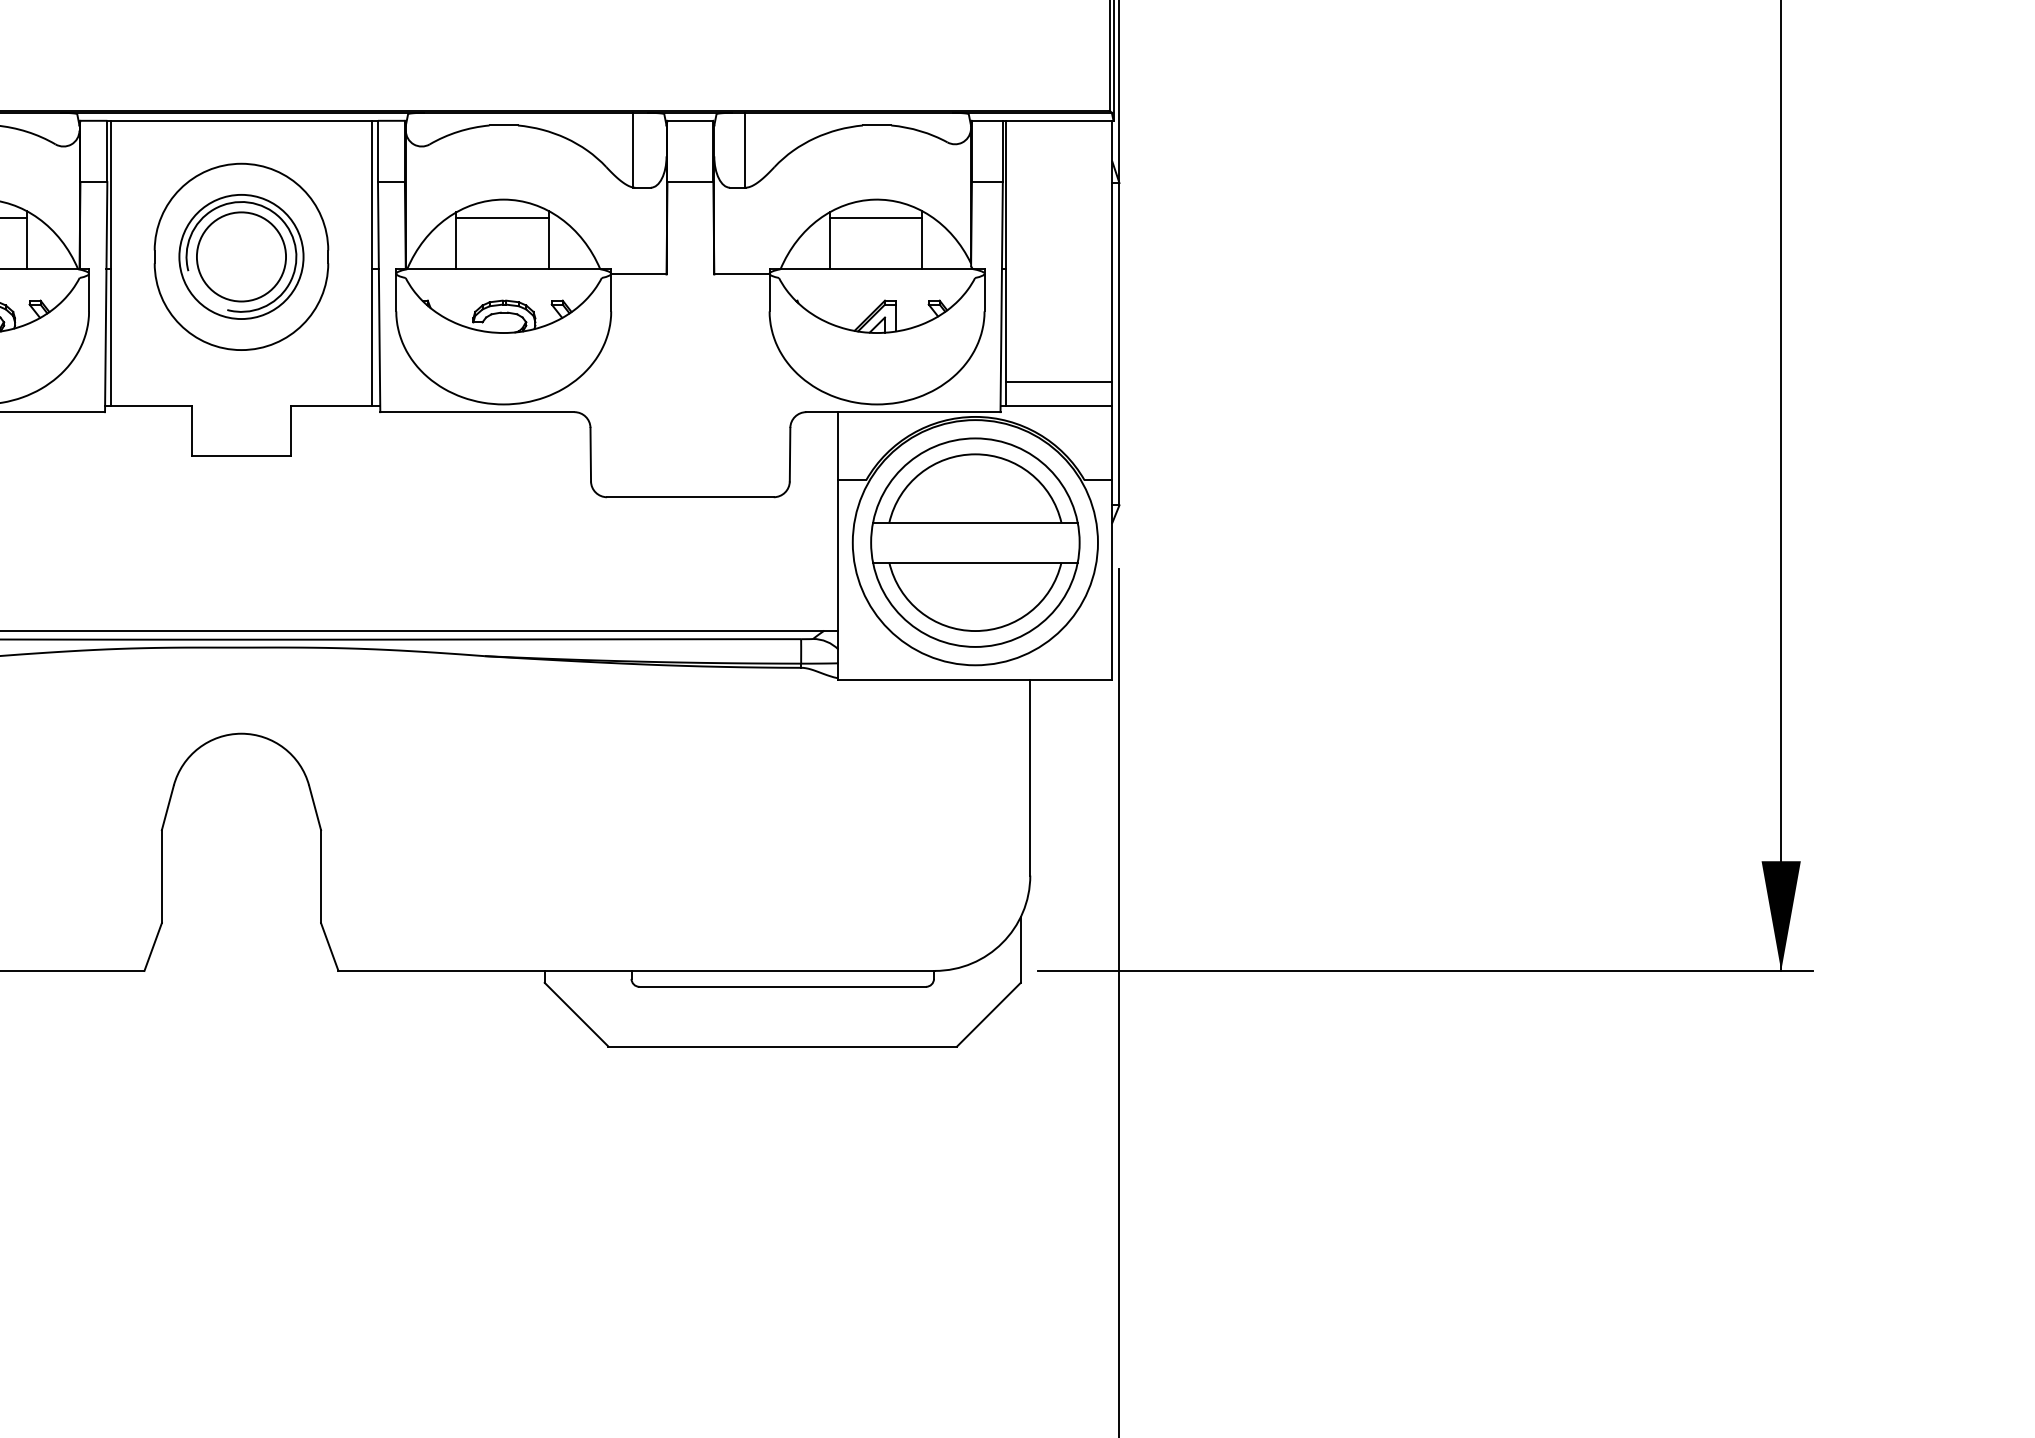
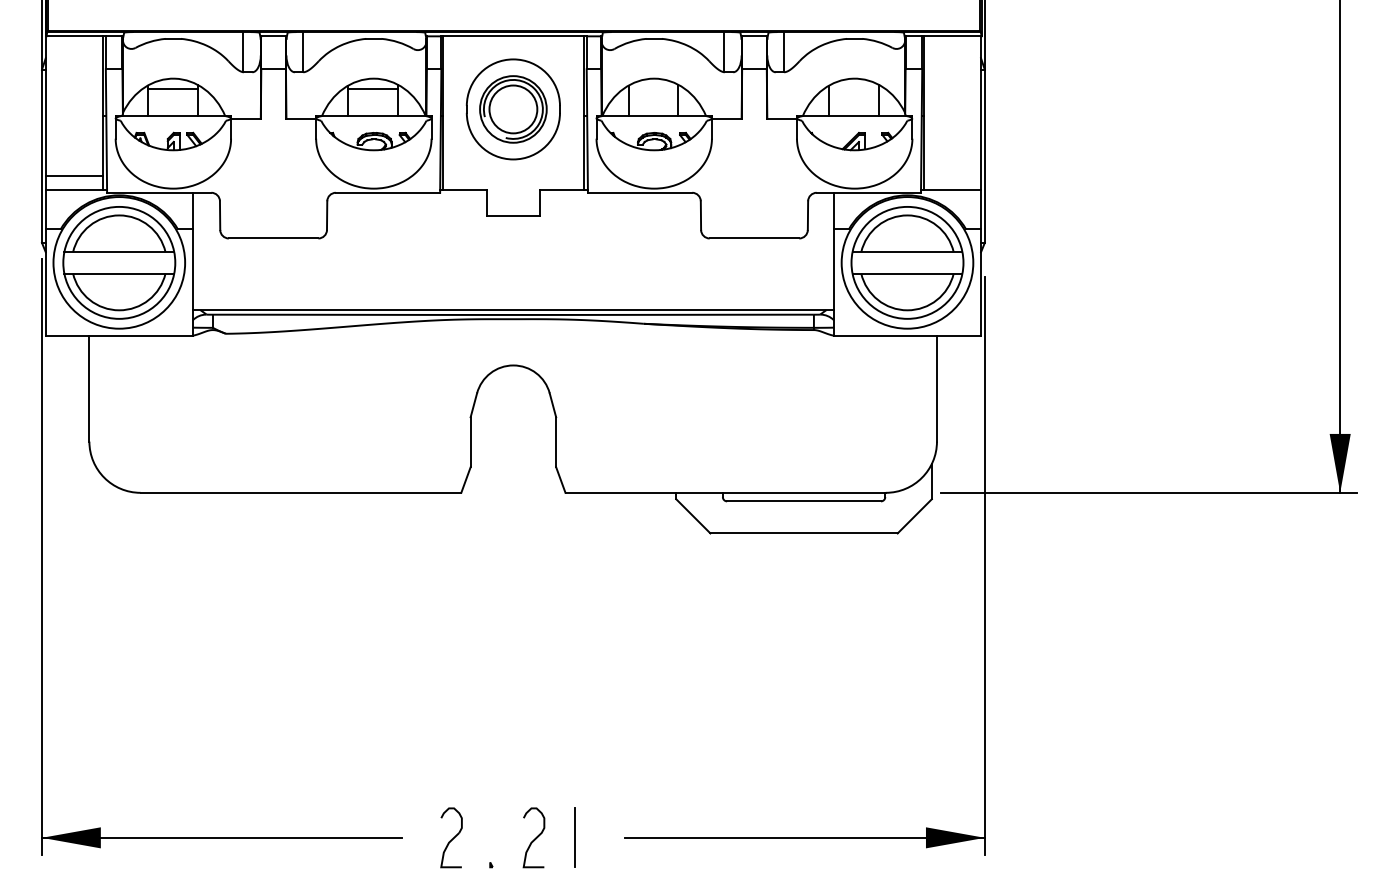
line: (502, 217) -> (653, 88), removed
line: (874, 217) -> (853, 88), removed
line: (1059, 381) -> (952, 176), removed

